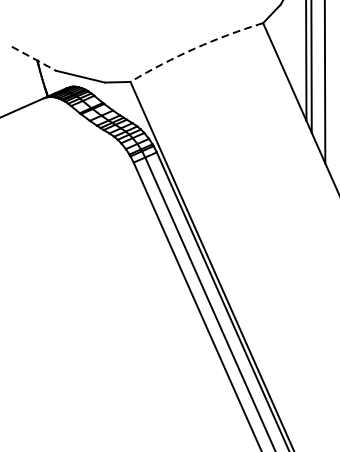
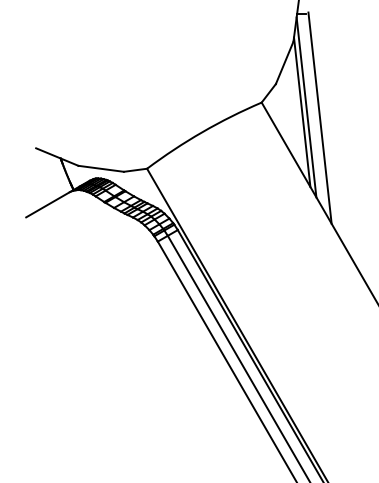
arc: (195, 48) -> (202, 132), dashed -> solid
line: (34, 59) -> (57, 157), dashed -> solid

